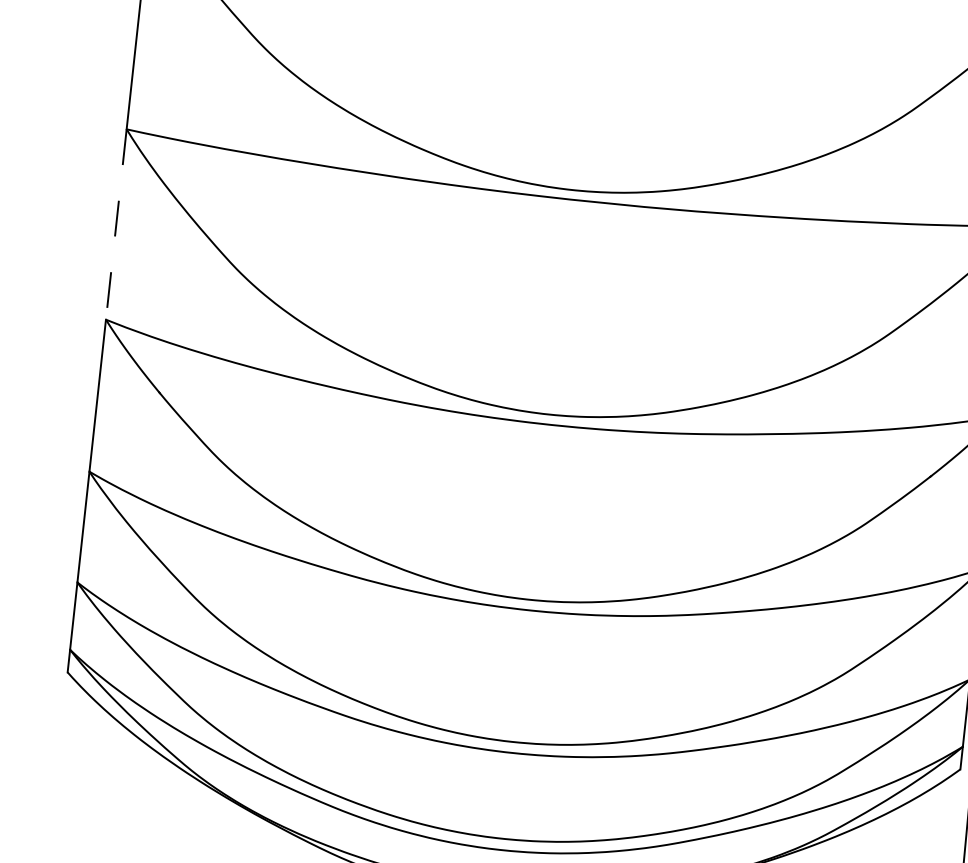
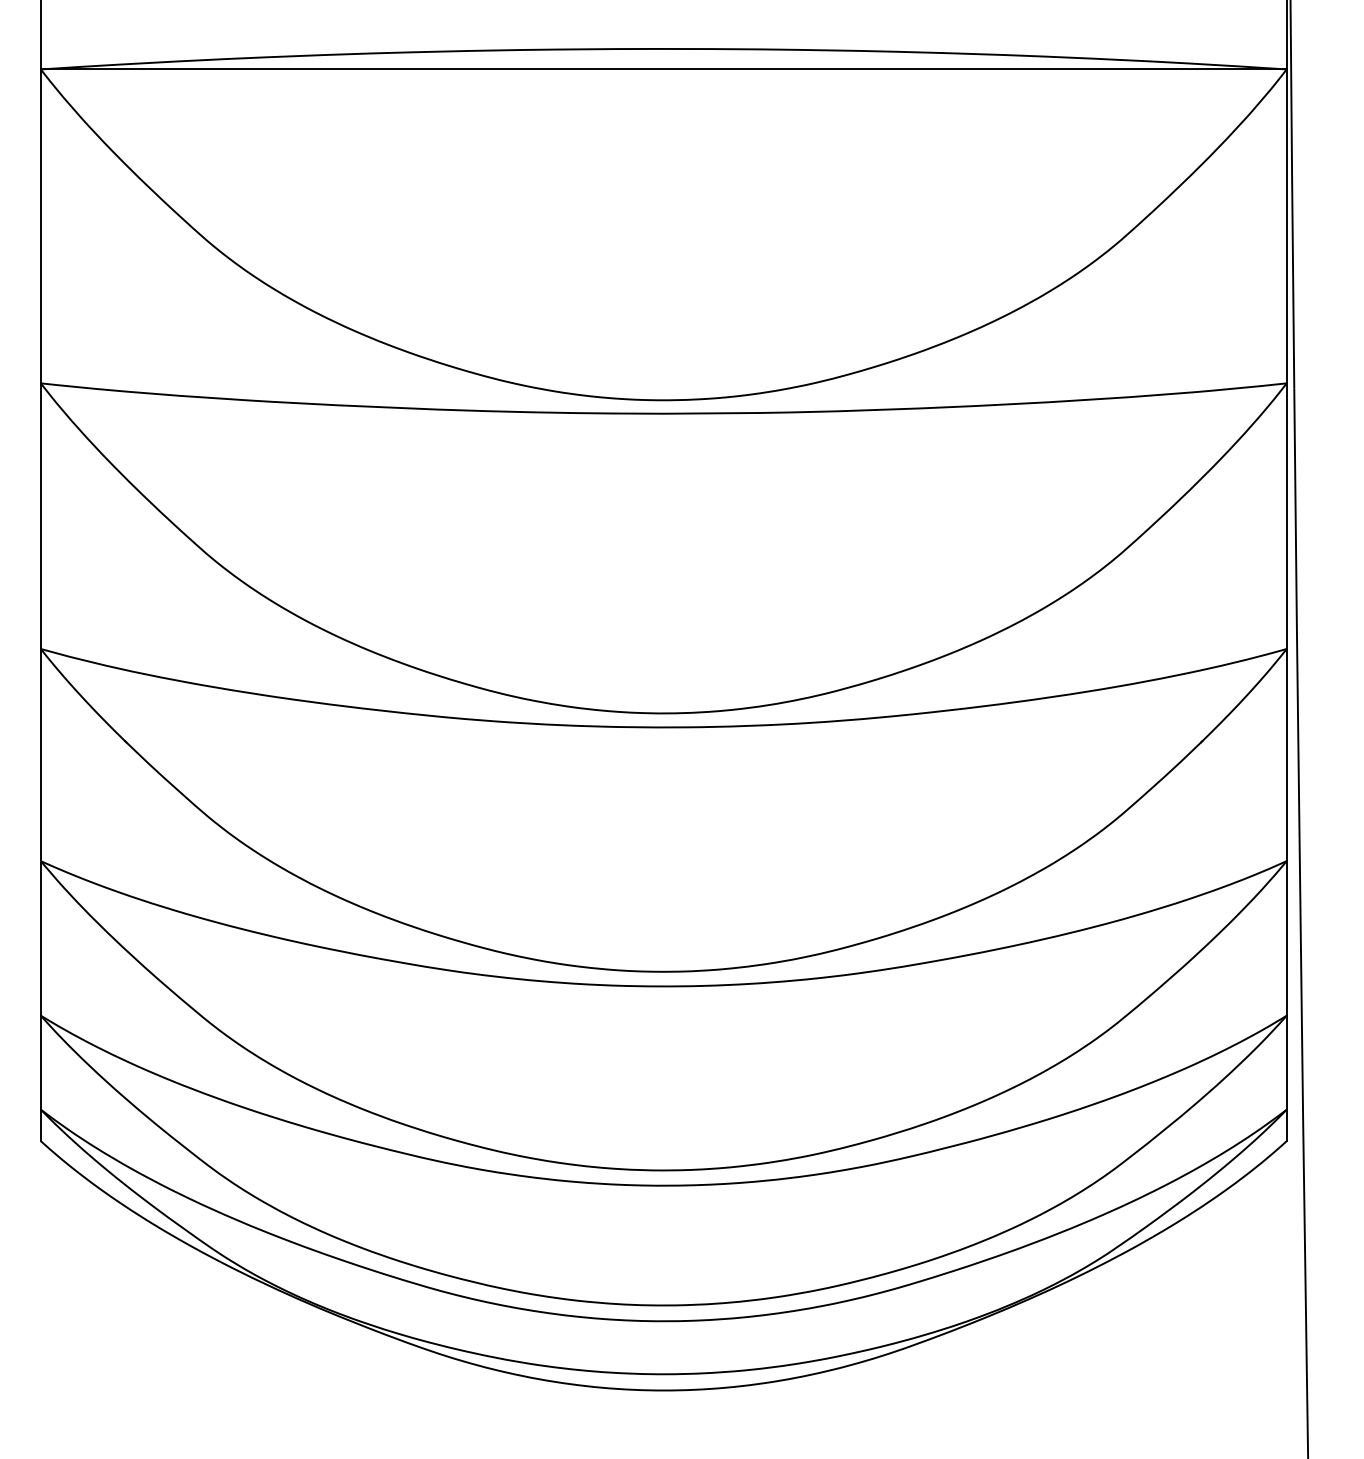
line: (116, 224) -> (40, 516), dashed -> solid

